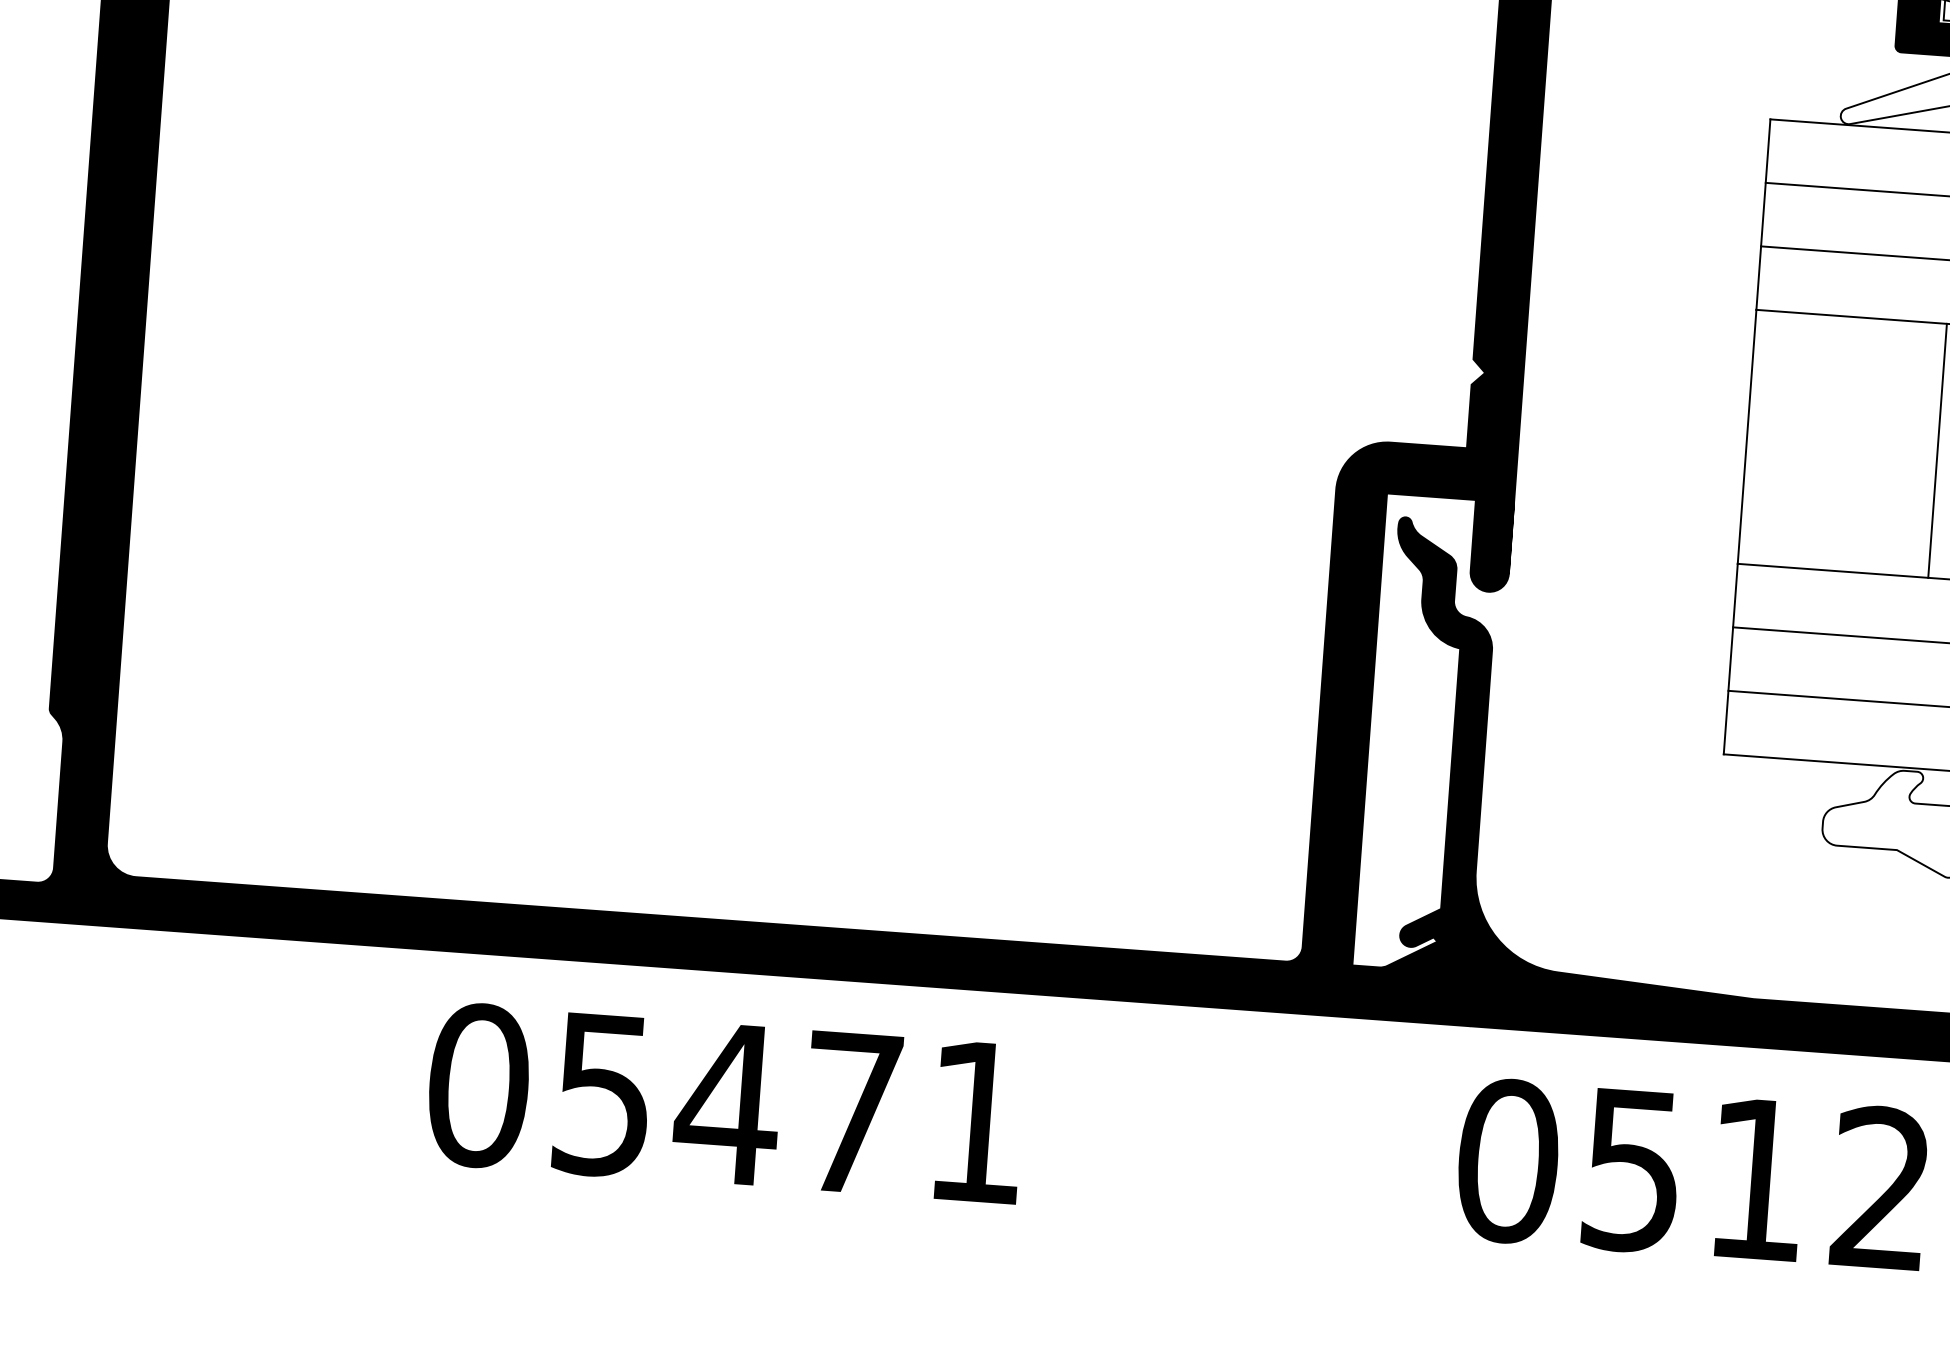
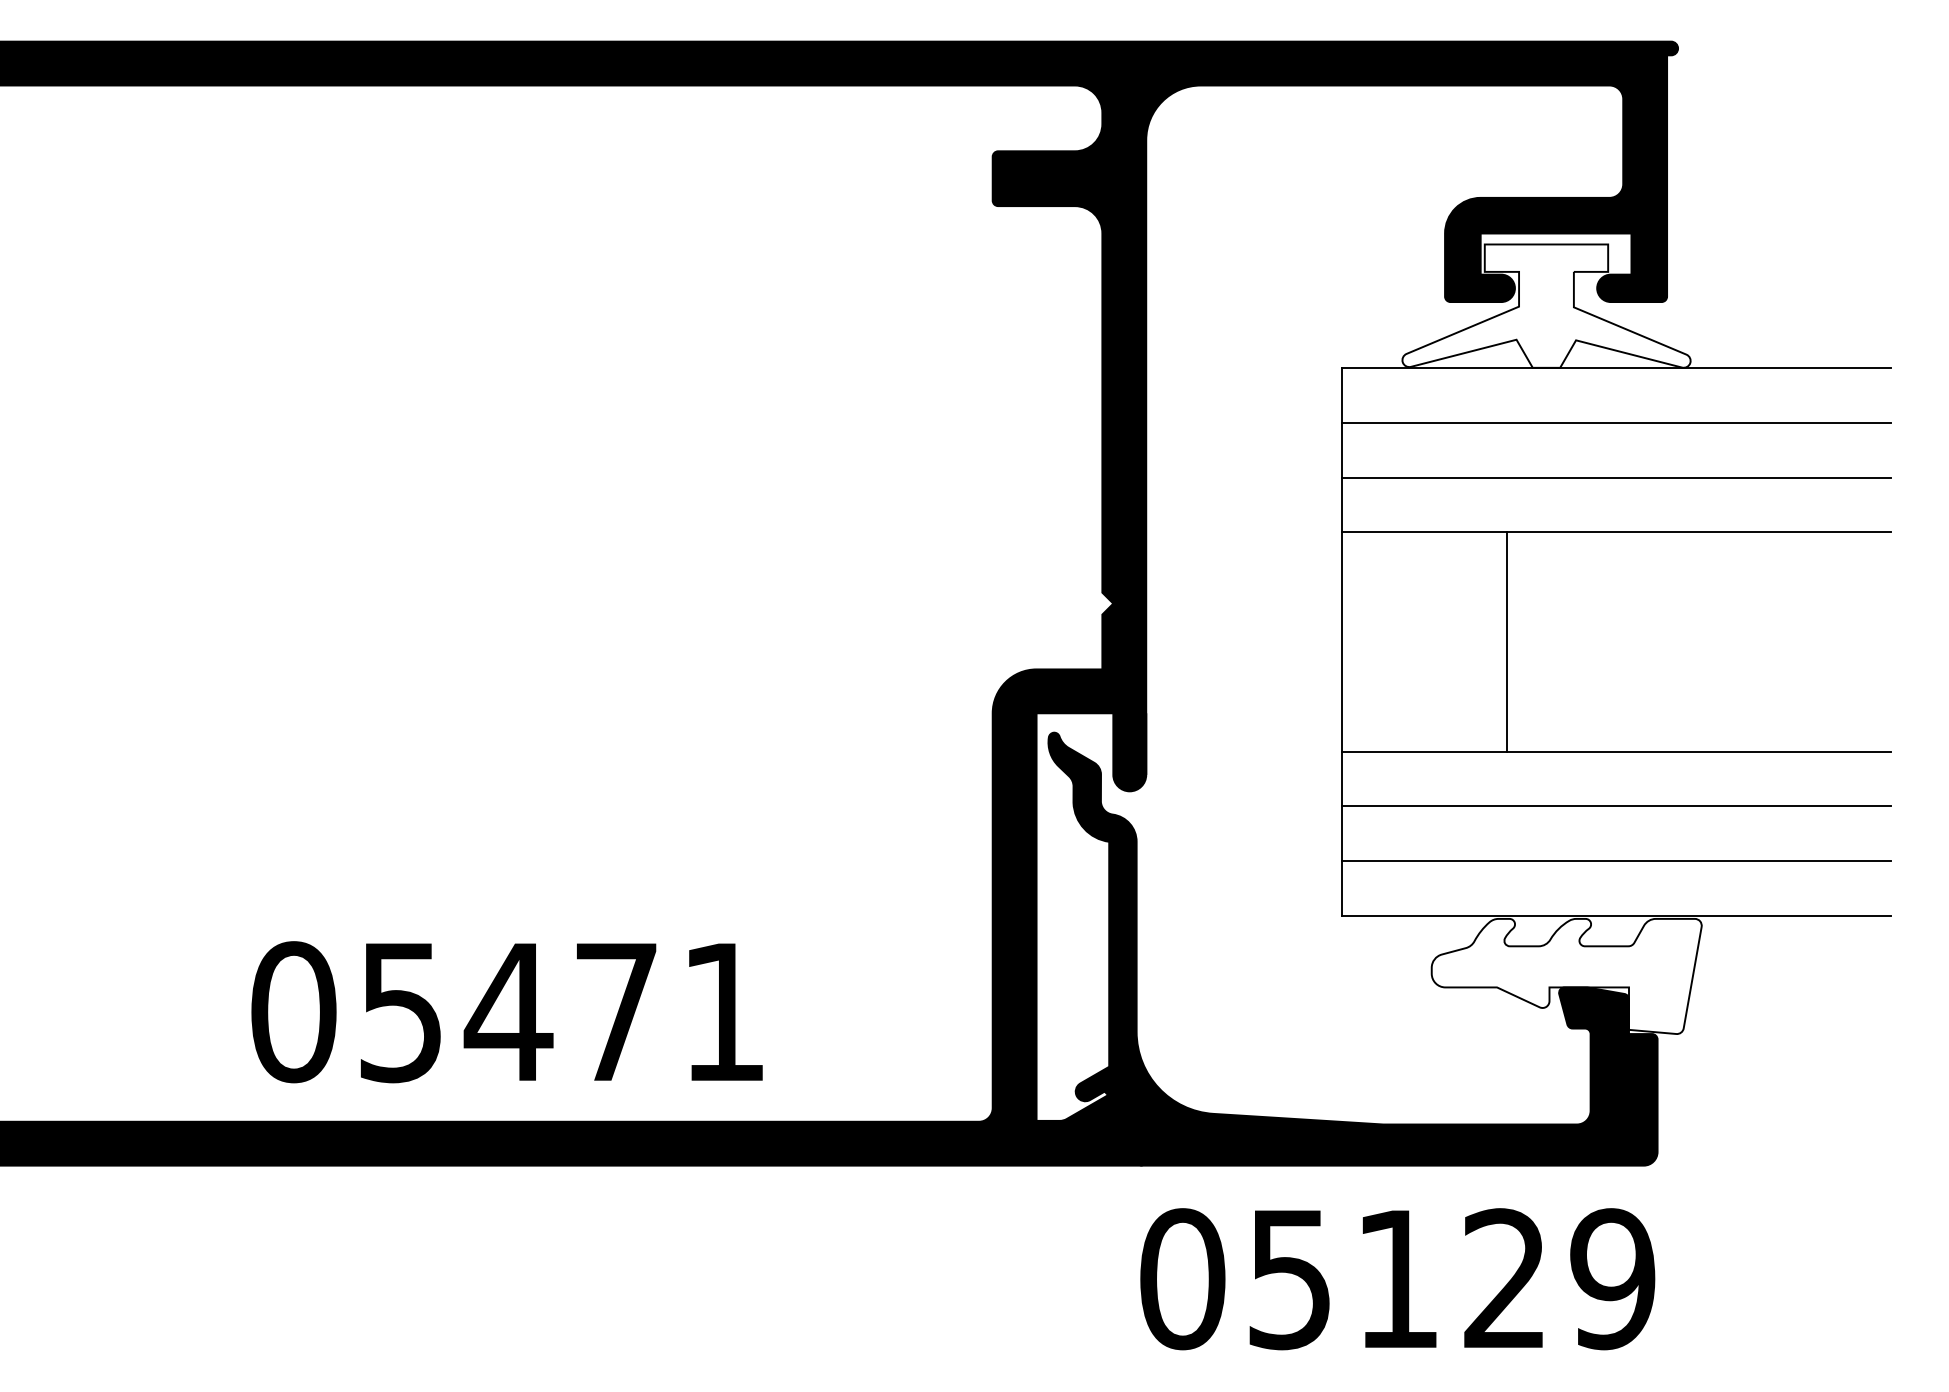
text: (725, 1104) -> (506, 1012), moved

